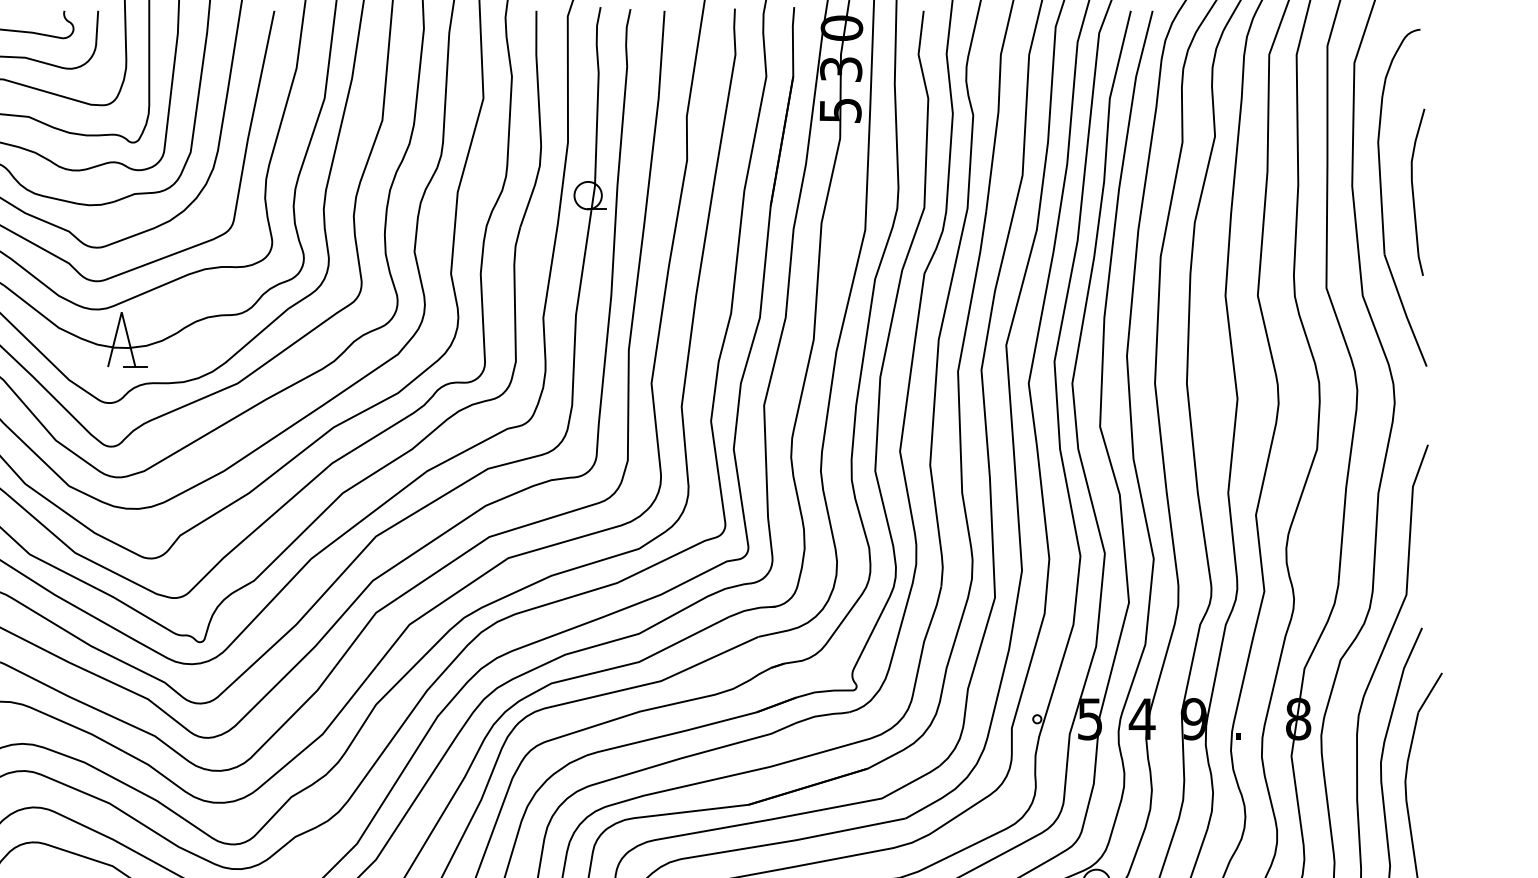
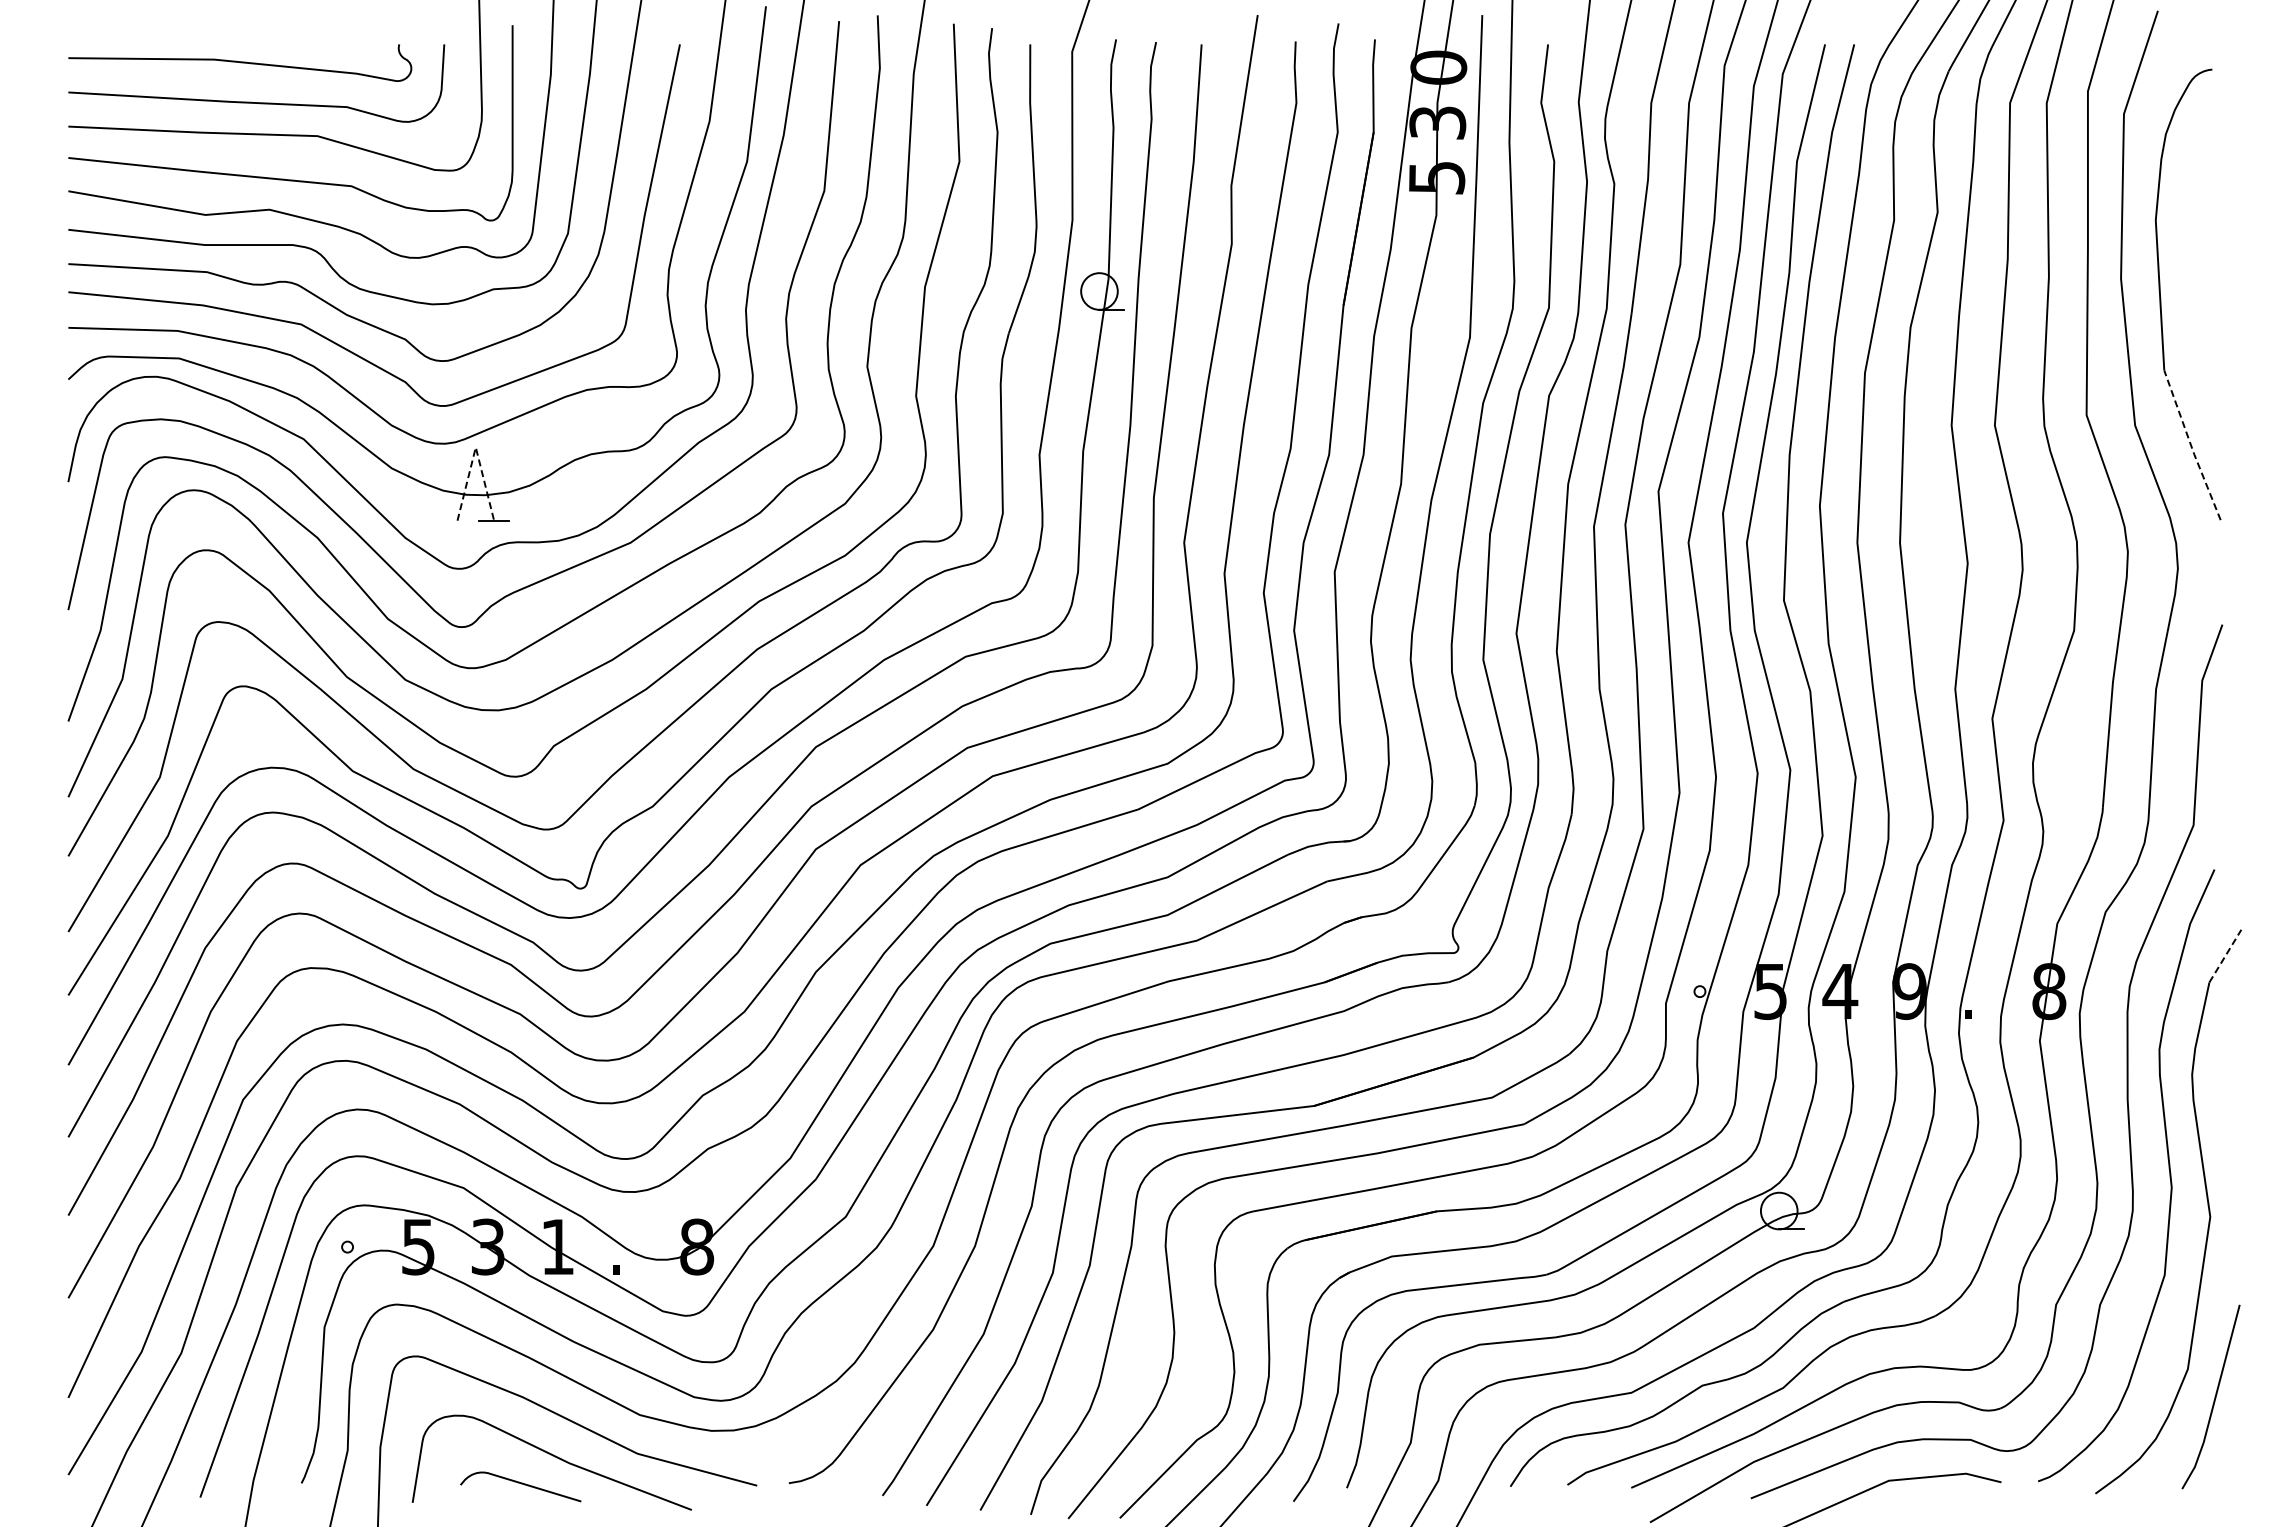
curve: (1413, 192) -> (2203, 287), removed
line: (1404, 311) -> (2191, 446), solid -> dashed
line: (121, 312) -> (475, 447), solid -> dashed
line: (1430, 692) -> (2225, 956), solid -> dashed

